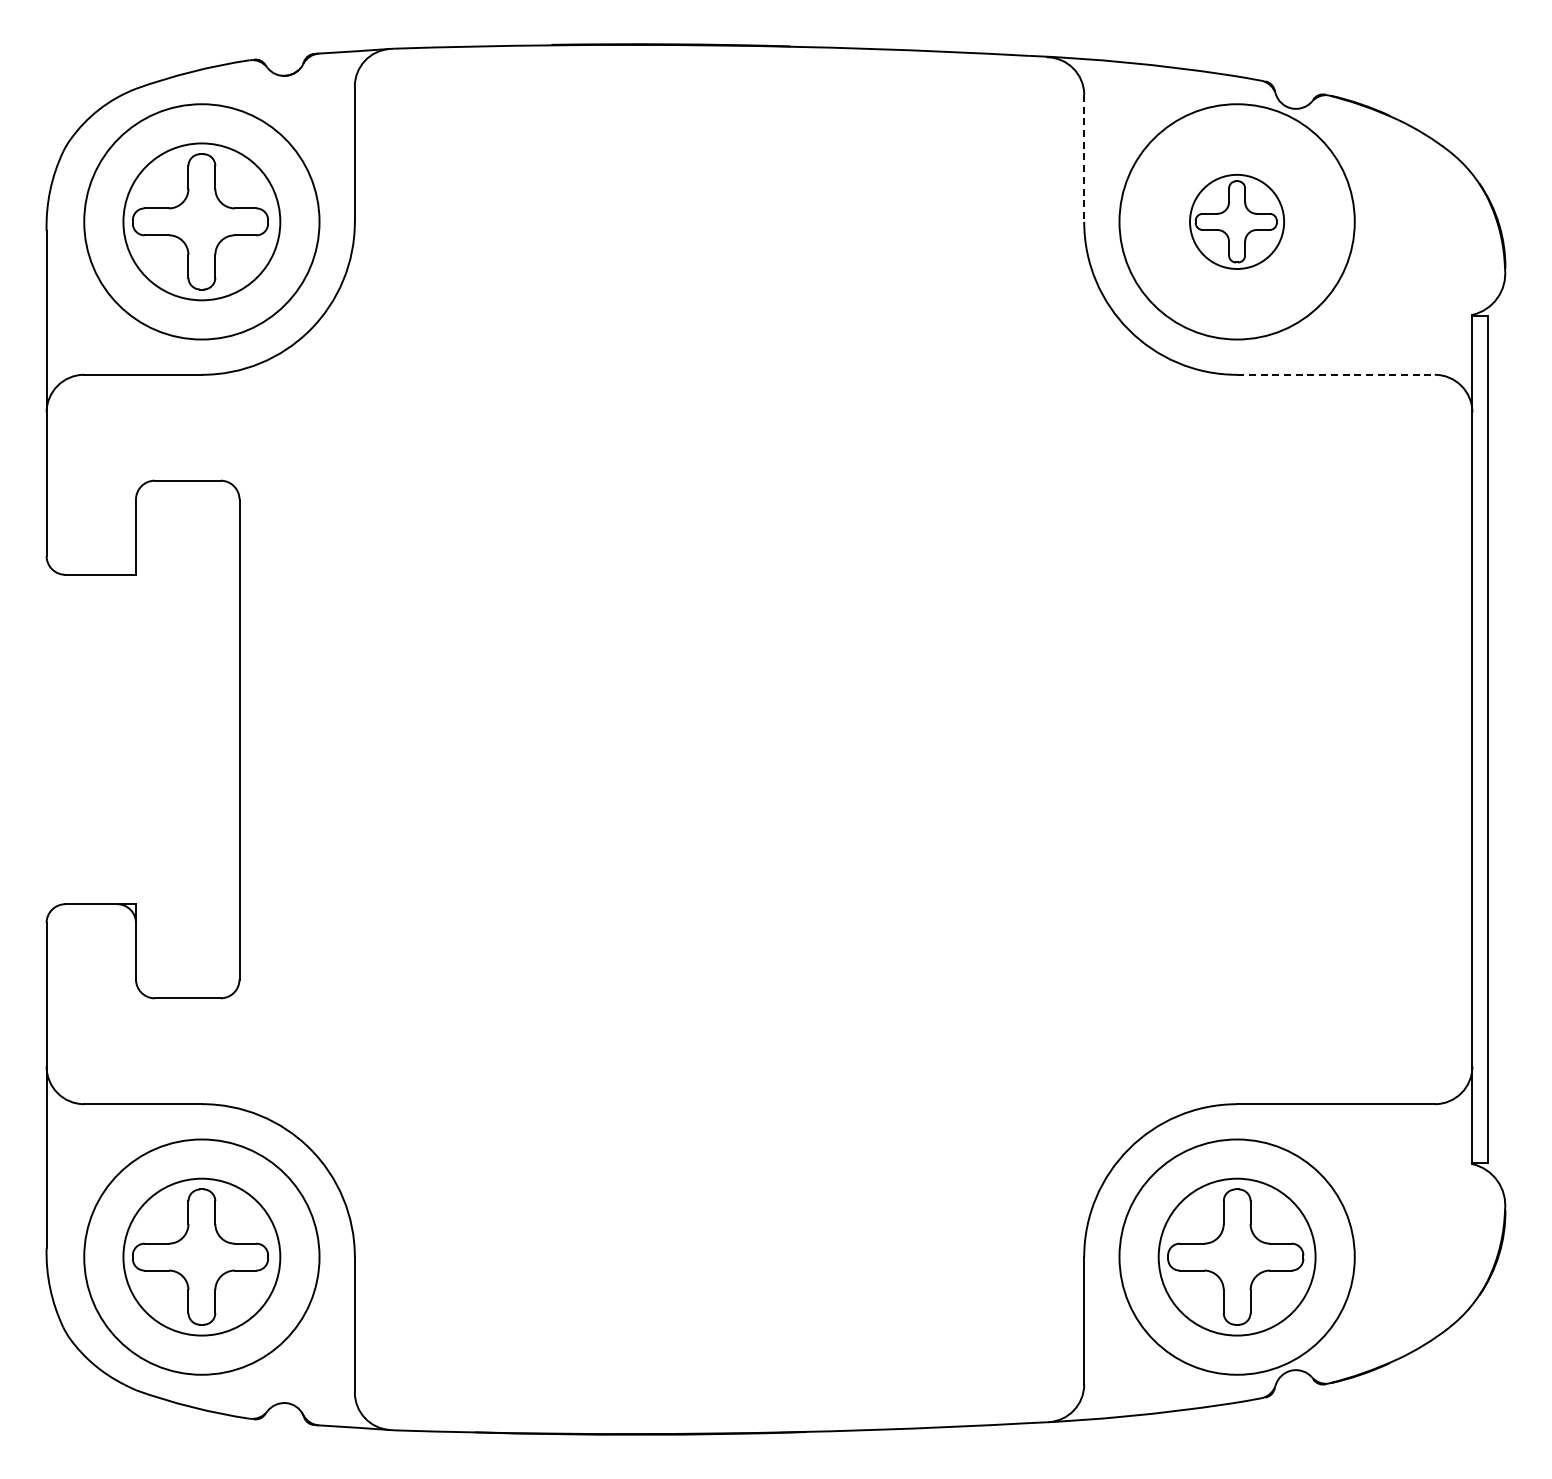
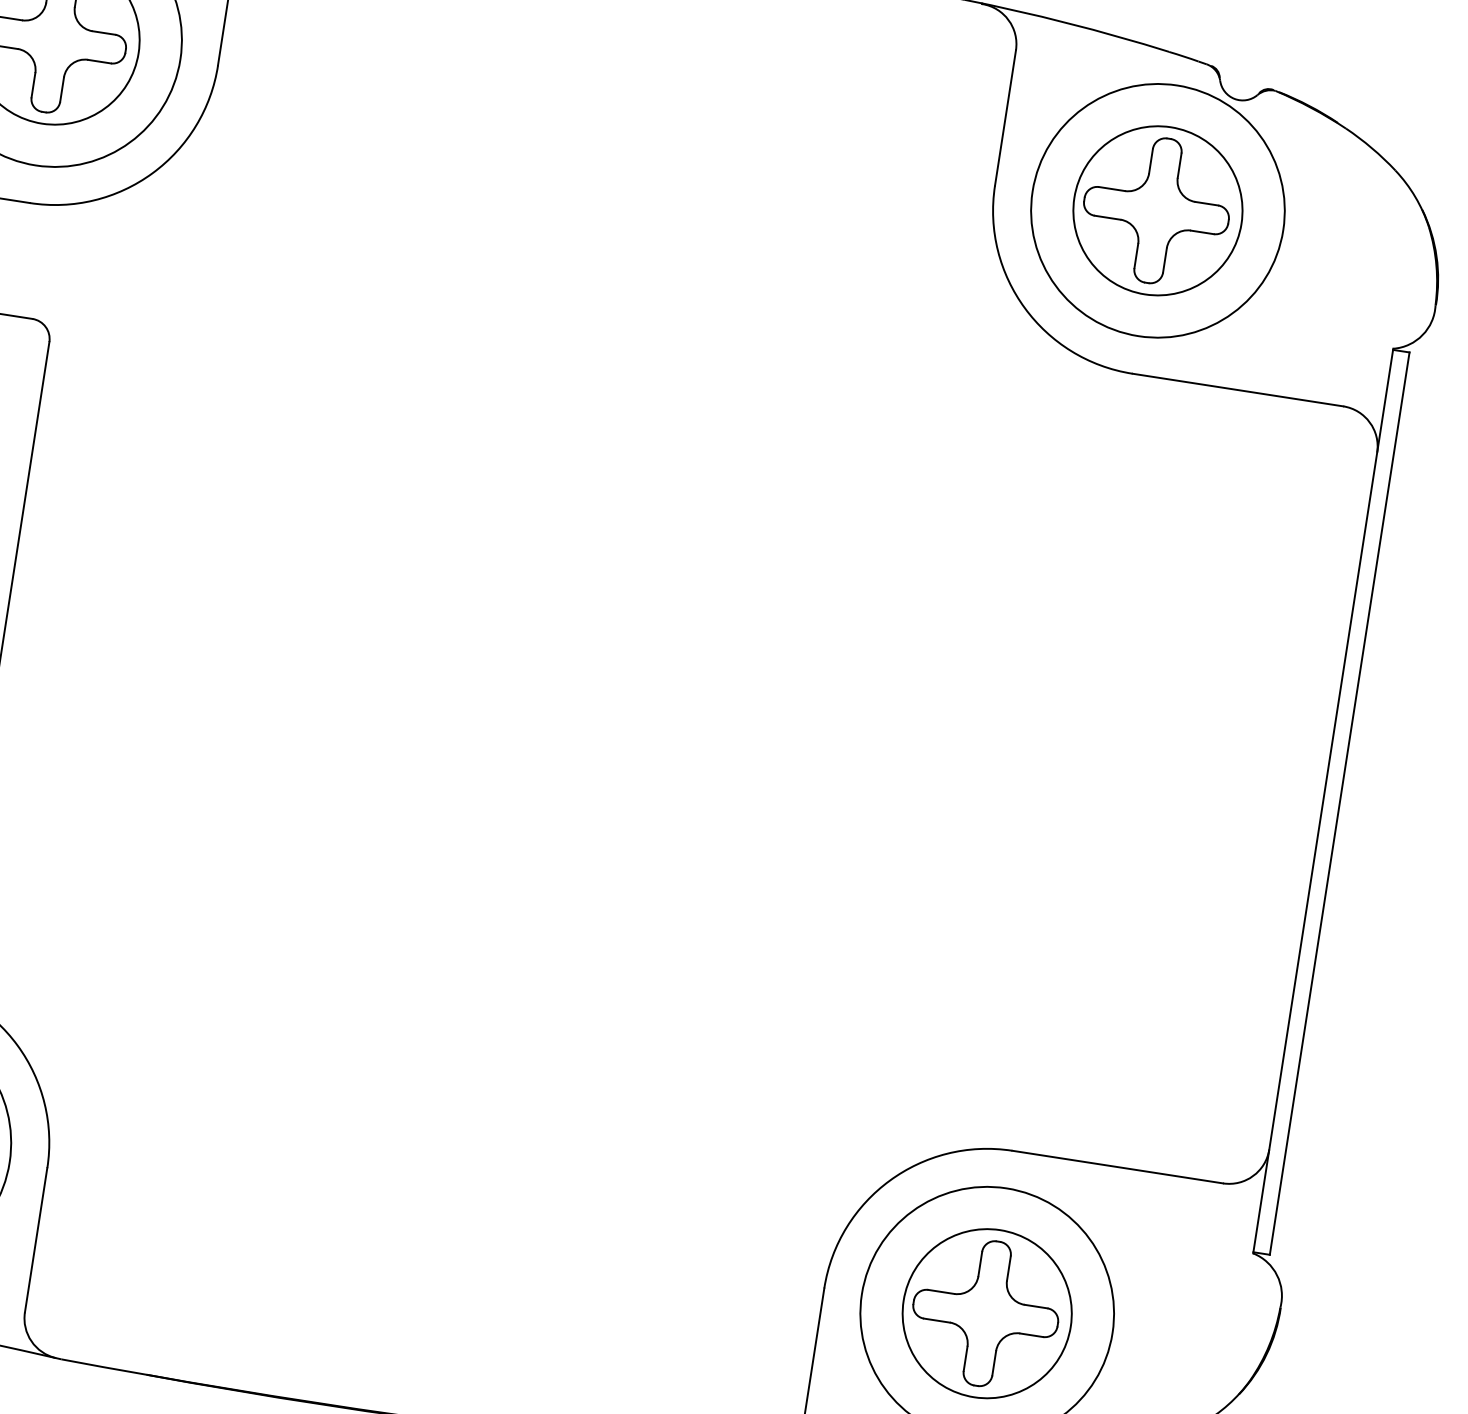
line: (1084, 158) -> (1005, 118), dashed -> solid
part: (1236, 221) -> (1157, 210), size x1.67
line: (1335, 374) -> (1237, 389), dashed -> solid

